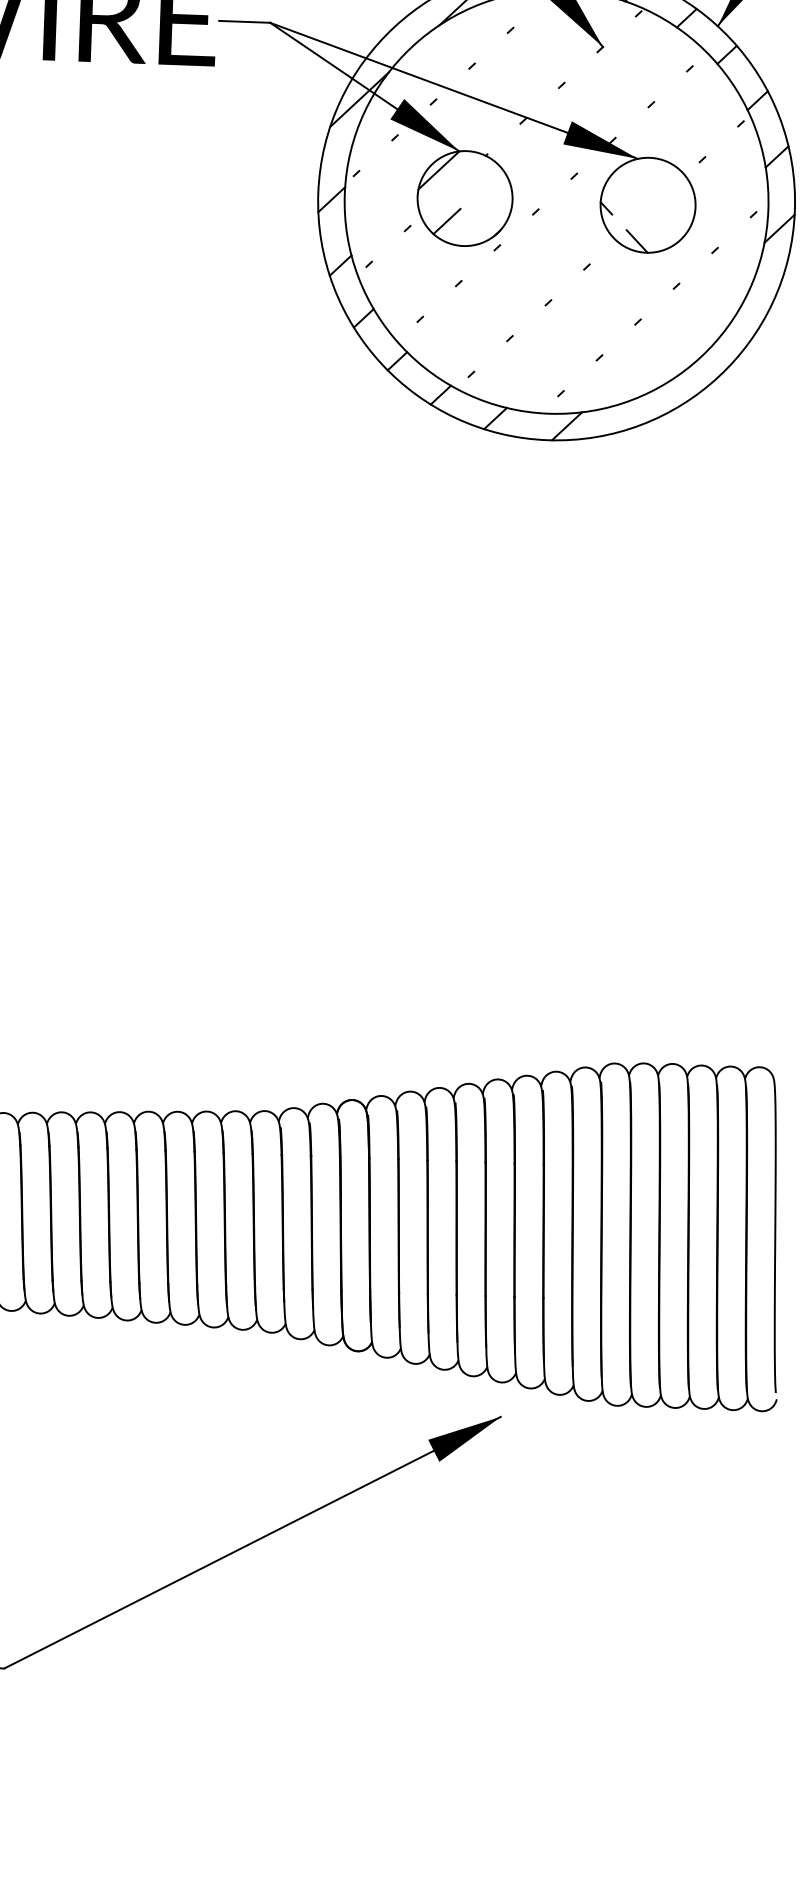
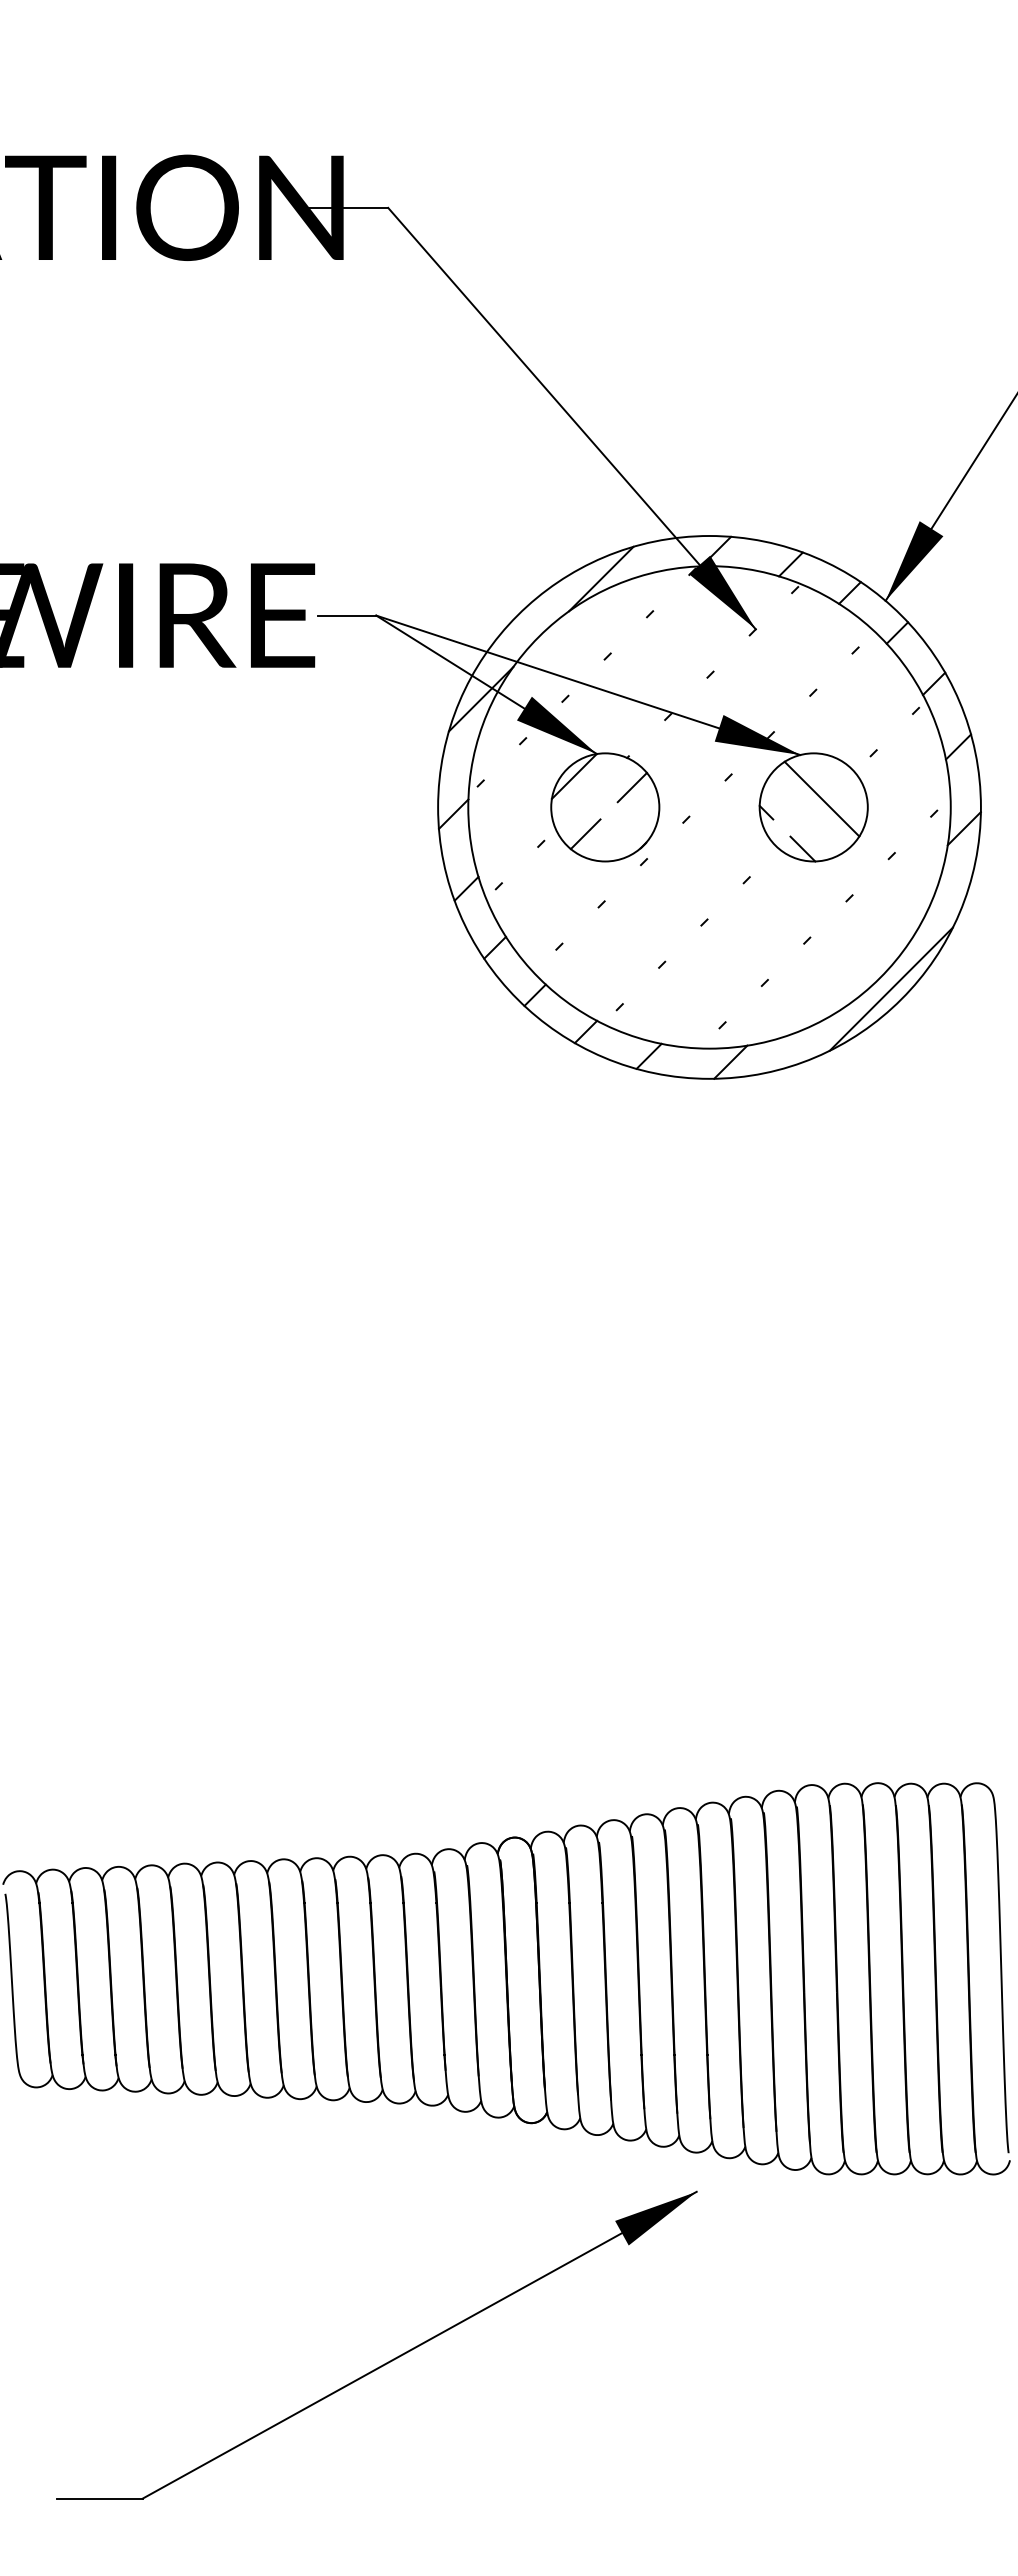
line: (489, 181) -> (632, 787), added
line: (655, 197) -> (821, 798), added
line: (709, 366) -> (890, 988), added

